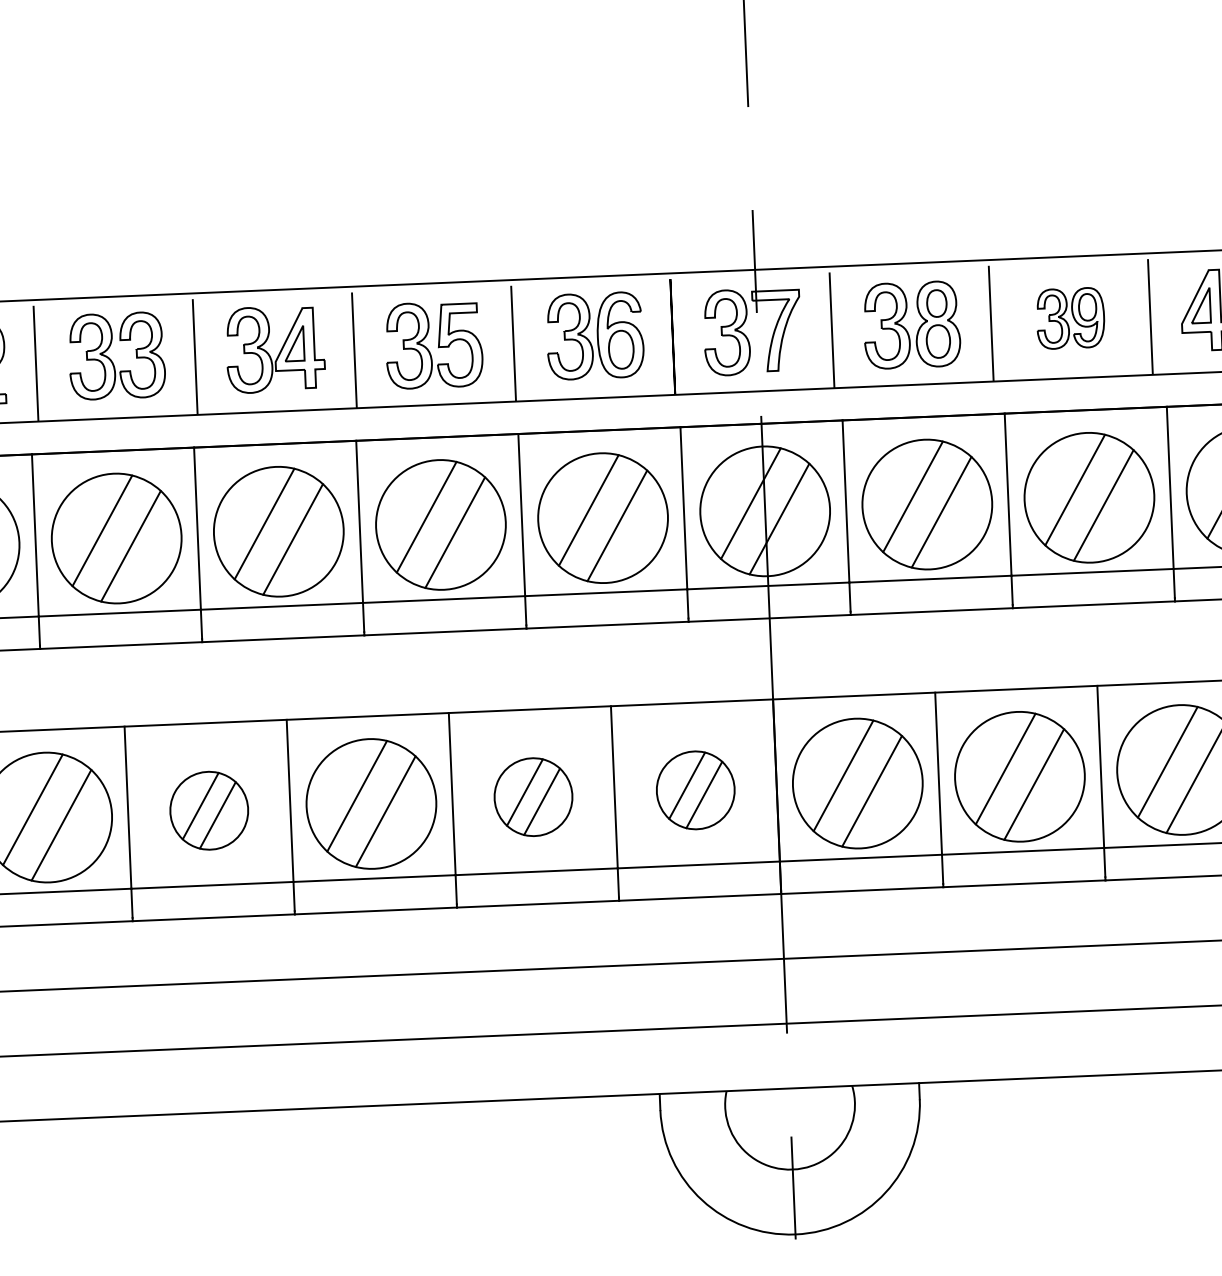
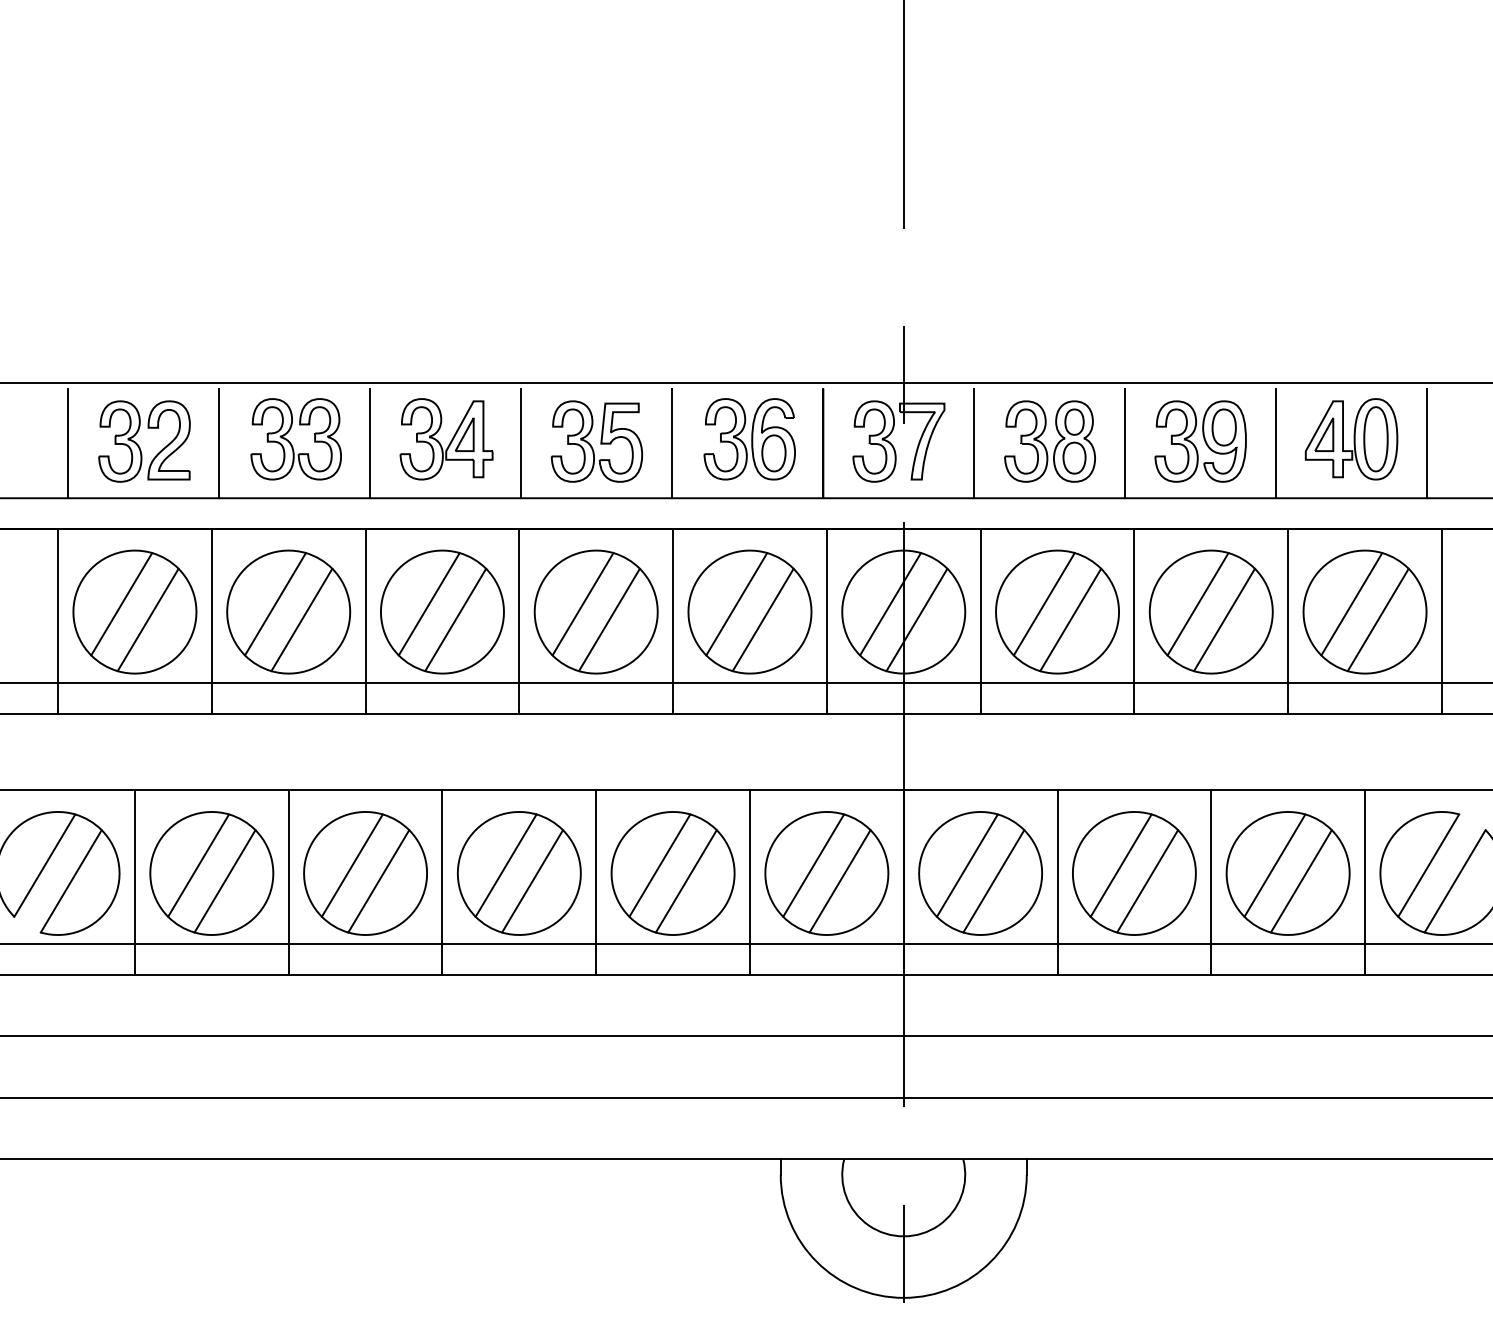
part: (1070, 318) -> (1200, 441), size x1.43
part: (695, 790) -> (826, 873), size x1.67
part: (532, 797) -> (672, 873), size x1.67
part: (209, 810) -> (365, 873), size x1.67

